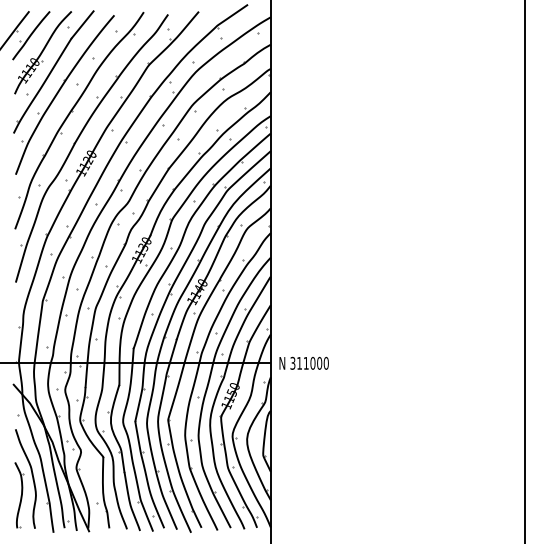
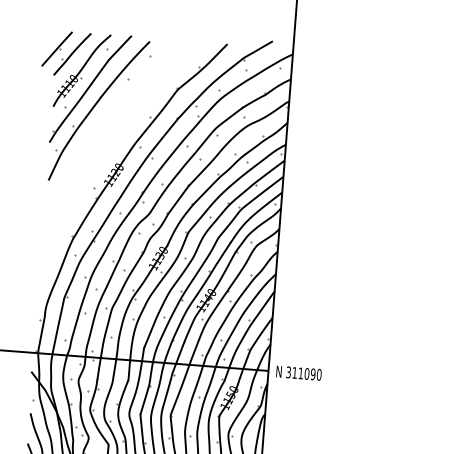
part: (78, 139) -> (108, 152), removed
text: (319, 363) -> (313, 374), 311000 -> 311090

